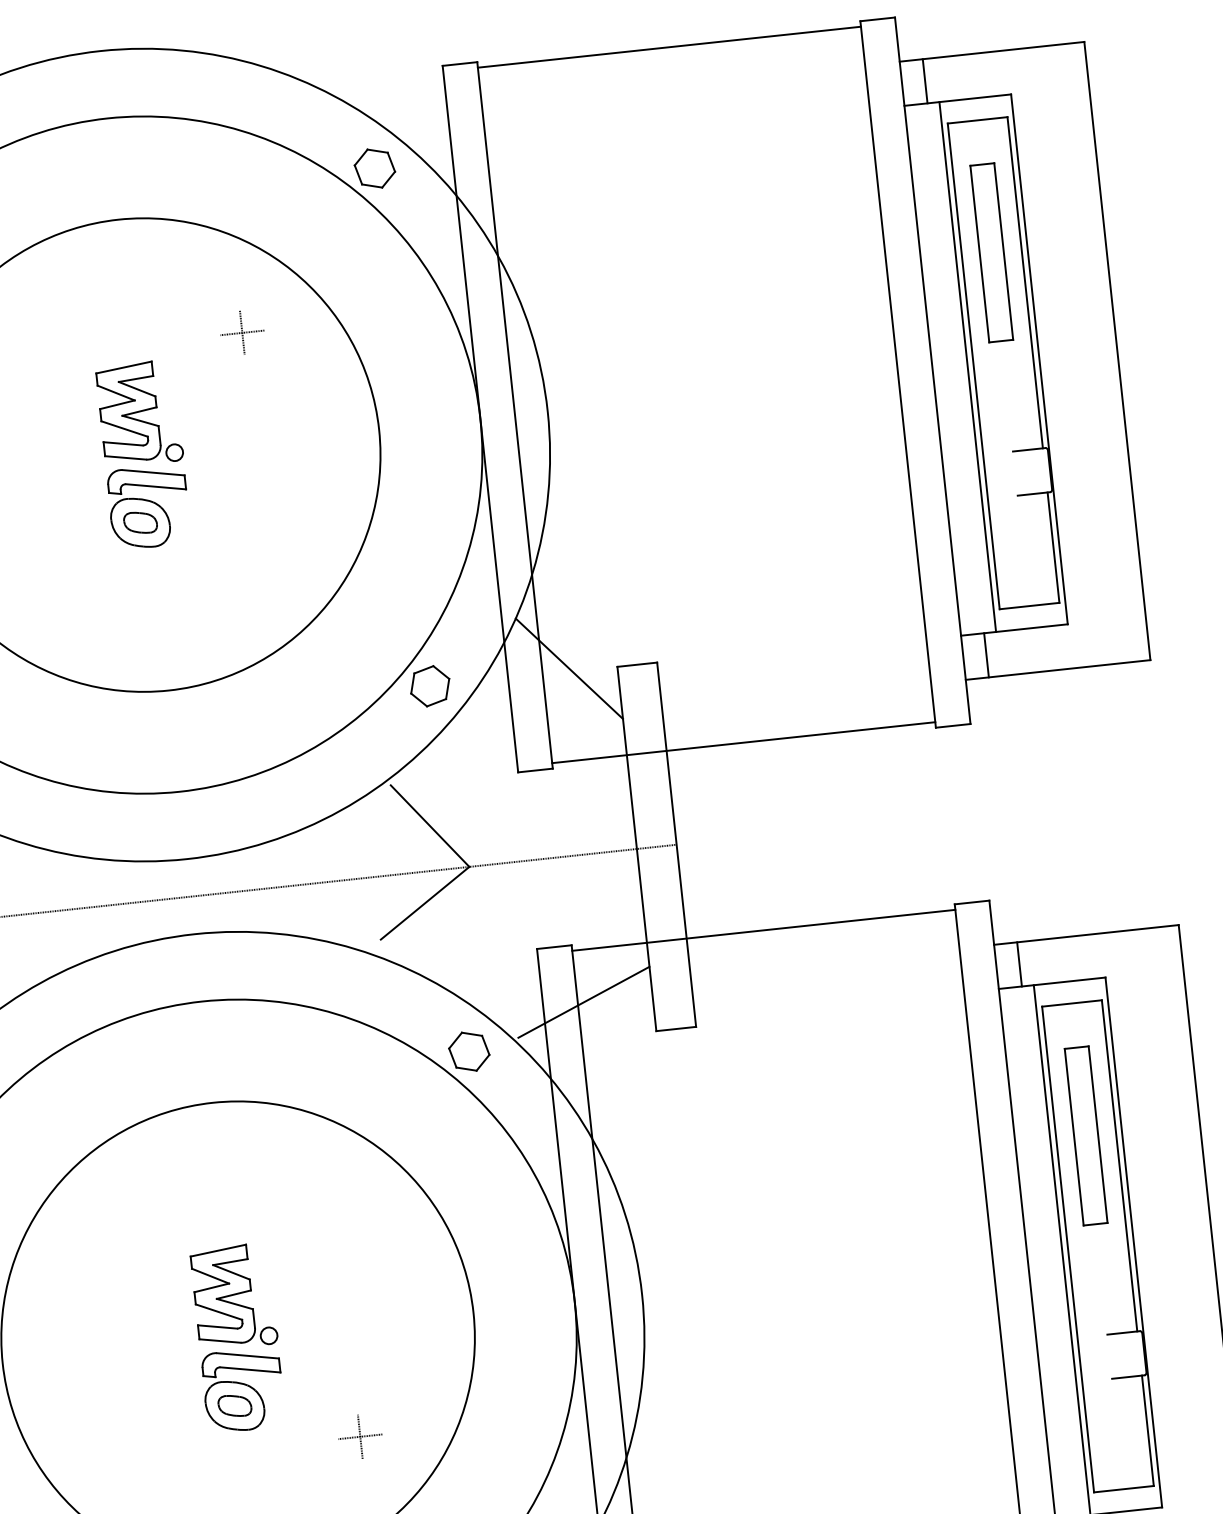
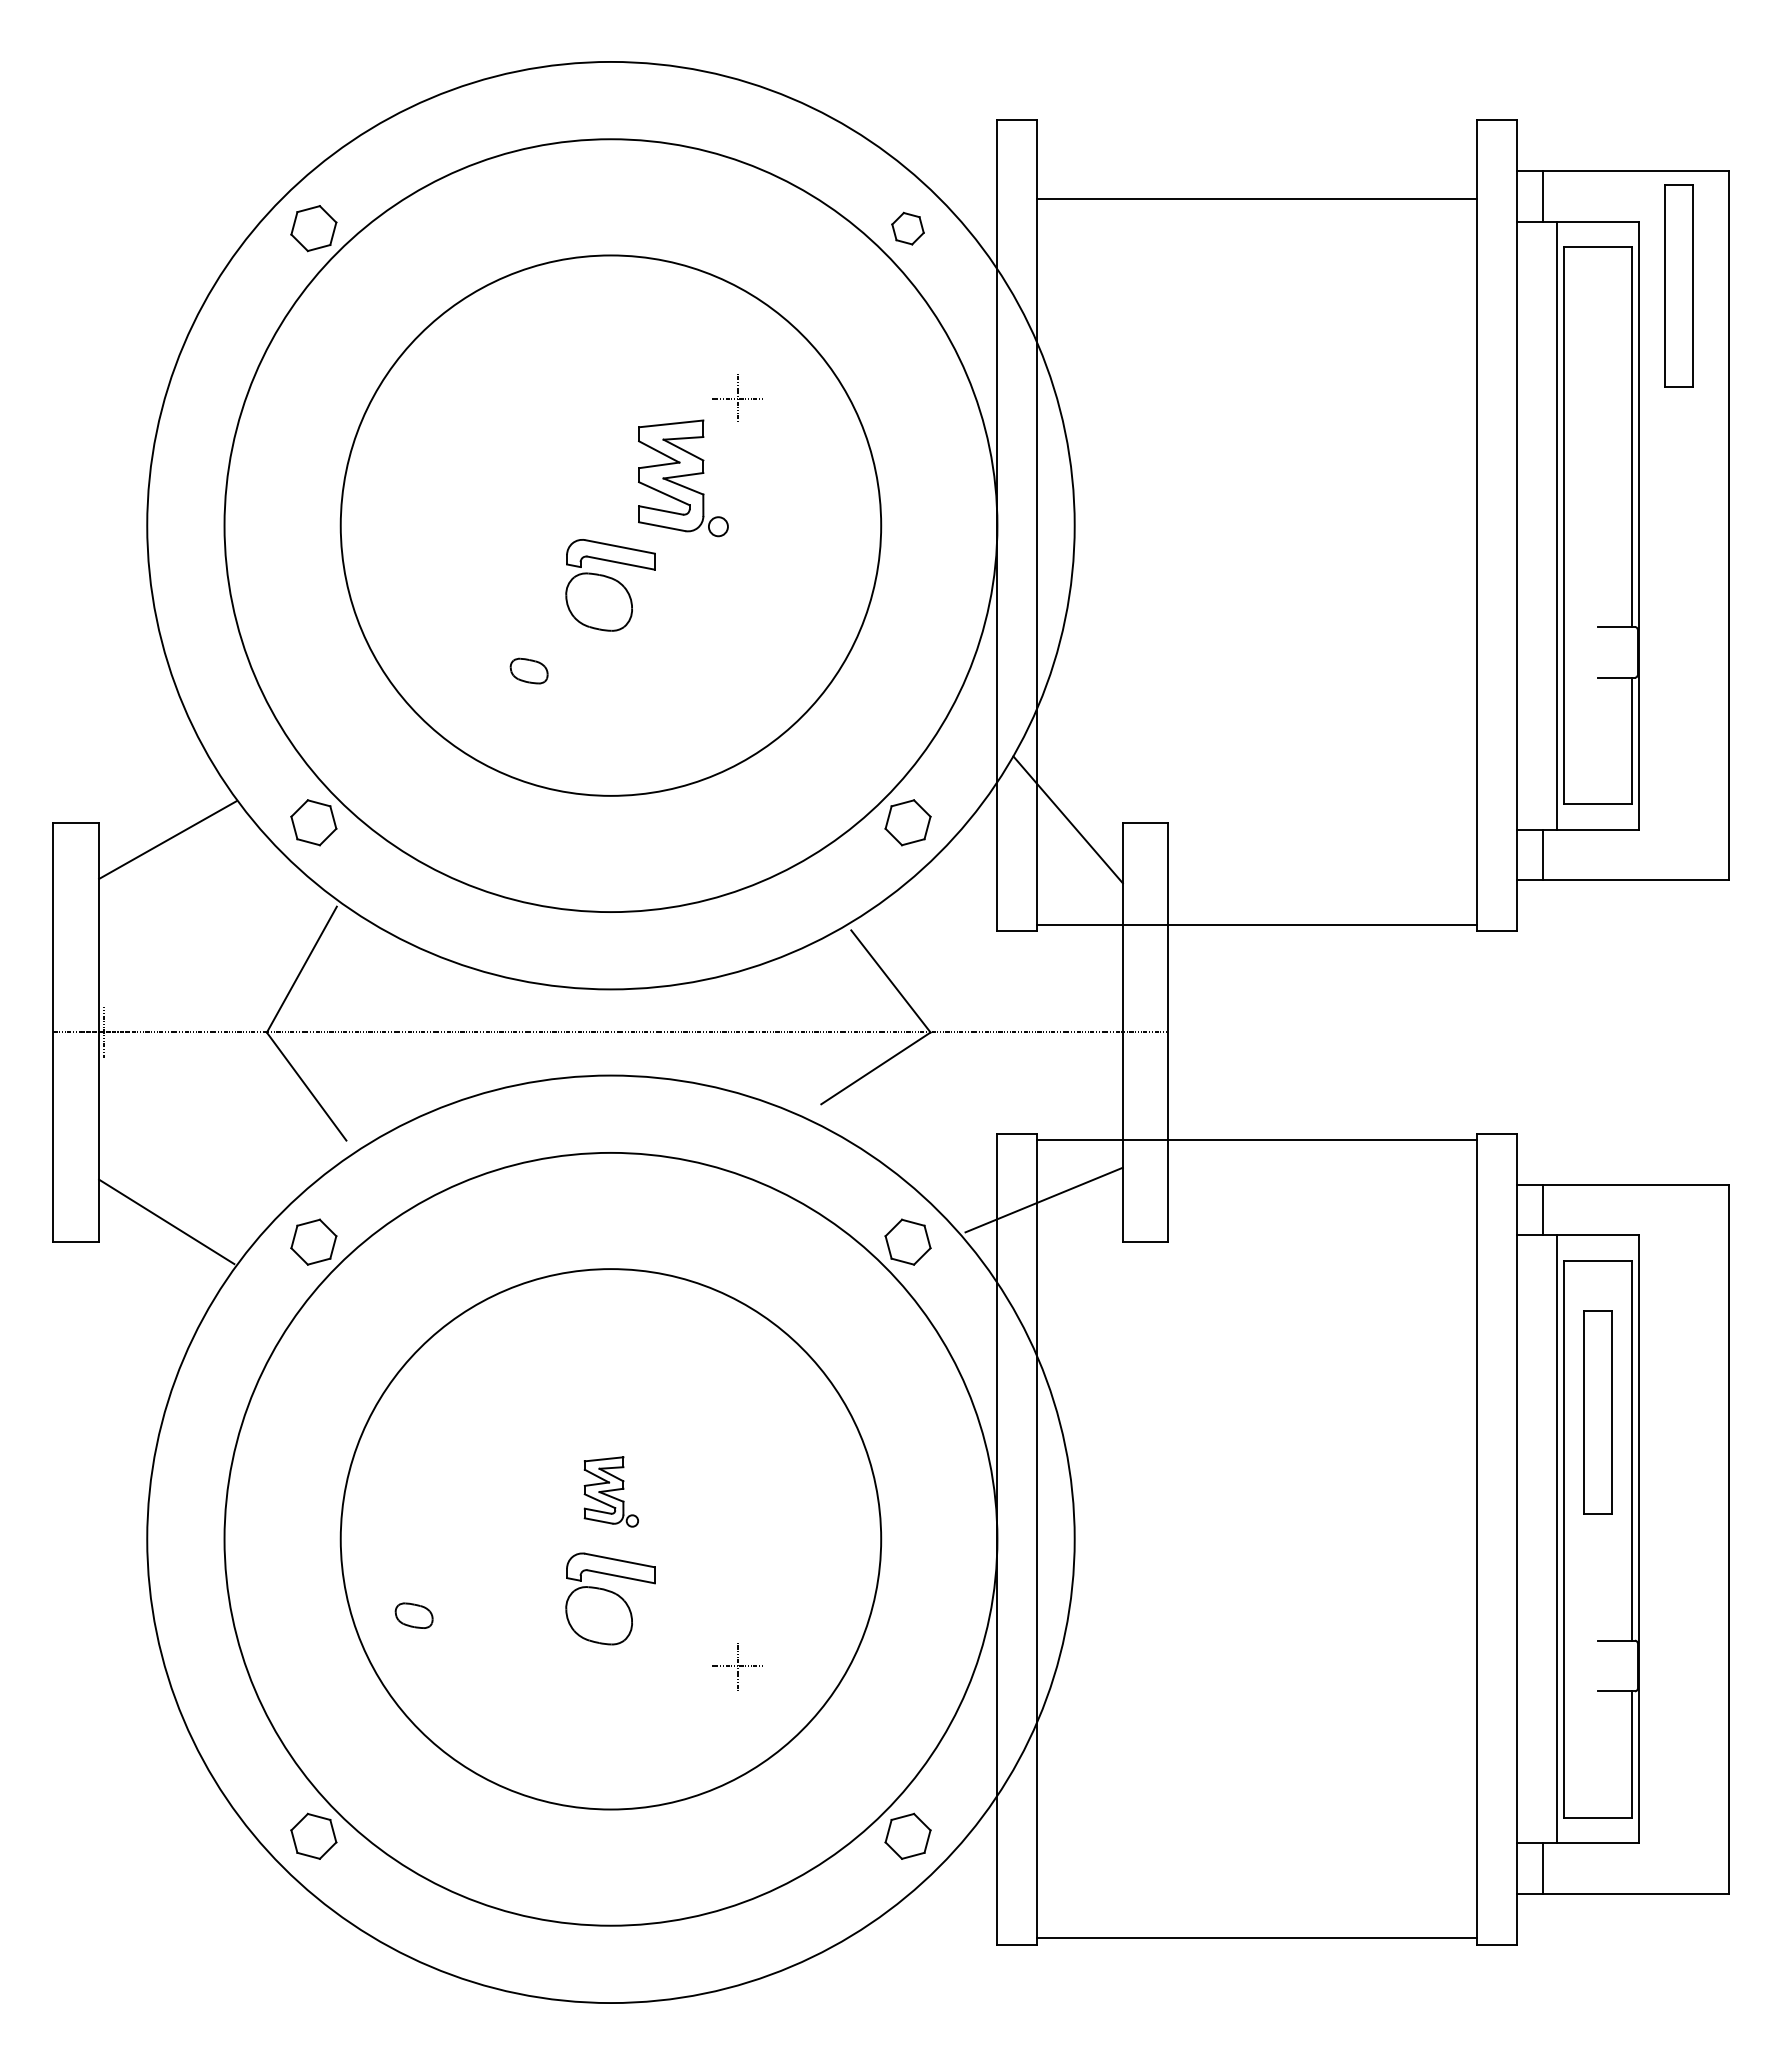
line: (668, 47) -> (1256, 198), moved
part: (374, 168) -> (907, 228), size x0.7
part: (991, 252) -> (1678, 285), moved
part: (139, 413) -> (683, 478), moved
part: (139, 522) -> (528, 670), moved
part: (234, 1296) -> (611, 1491), size x0.6
part: (234, 1405) -> (413, 1615), moved

